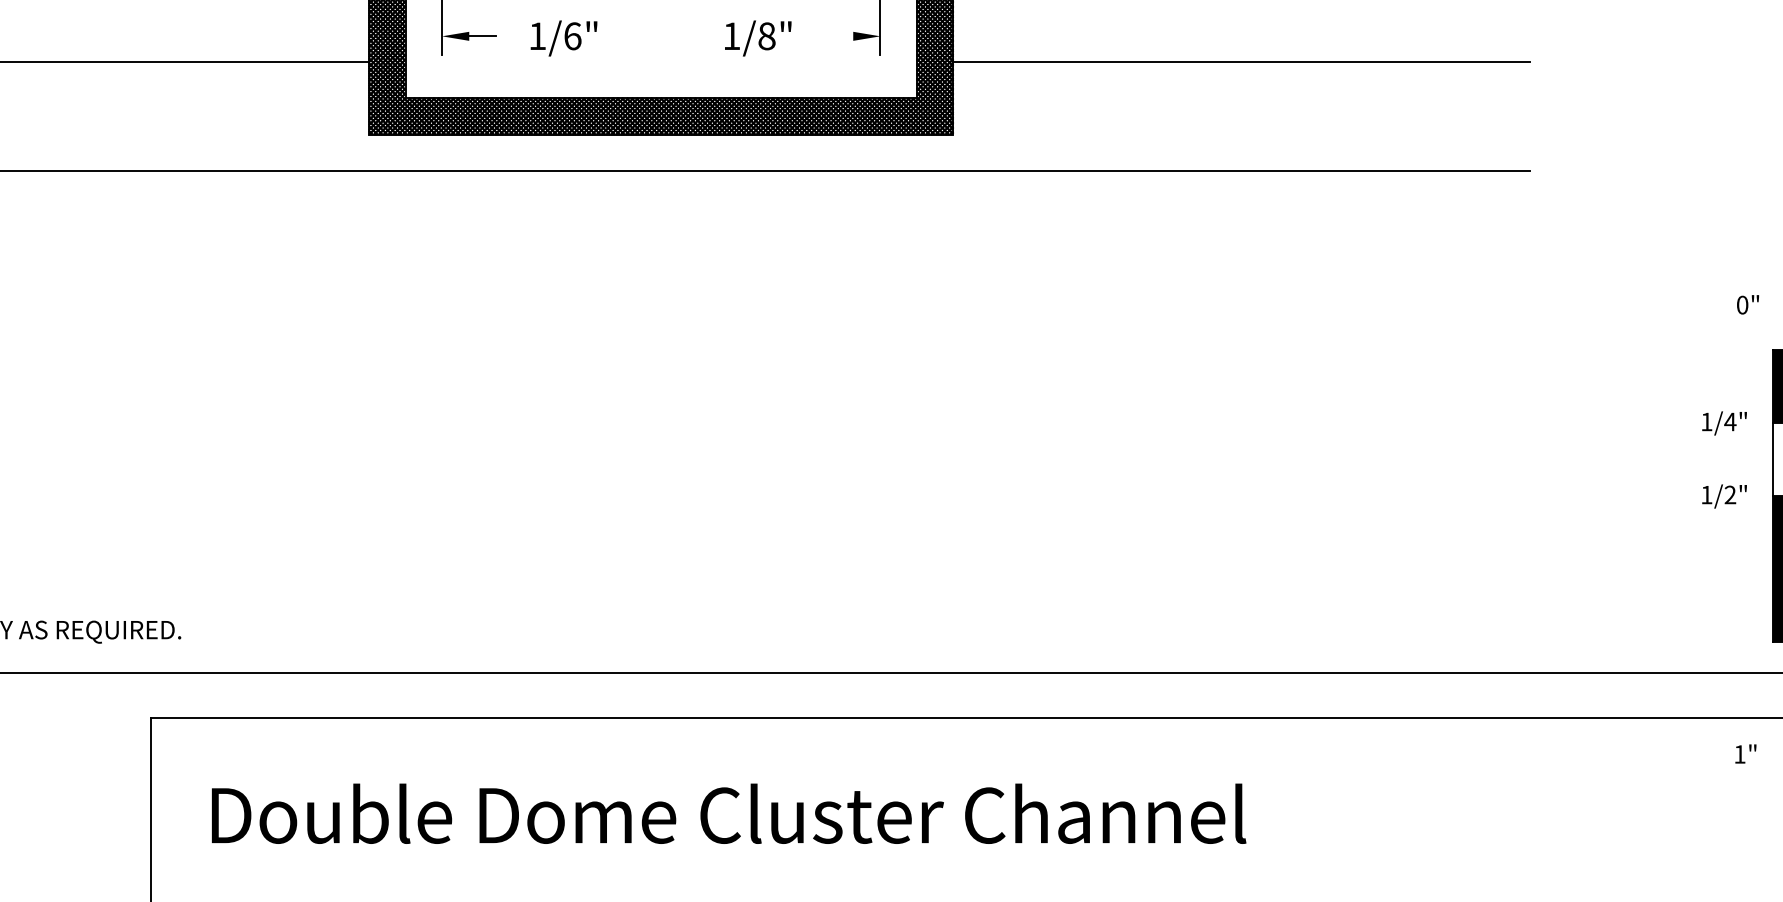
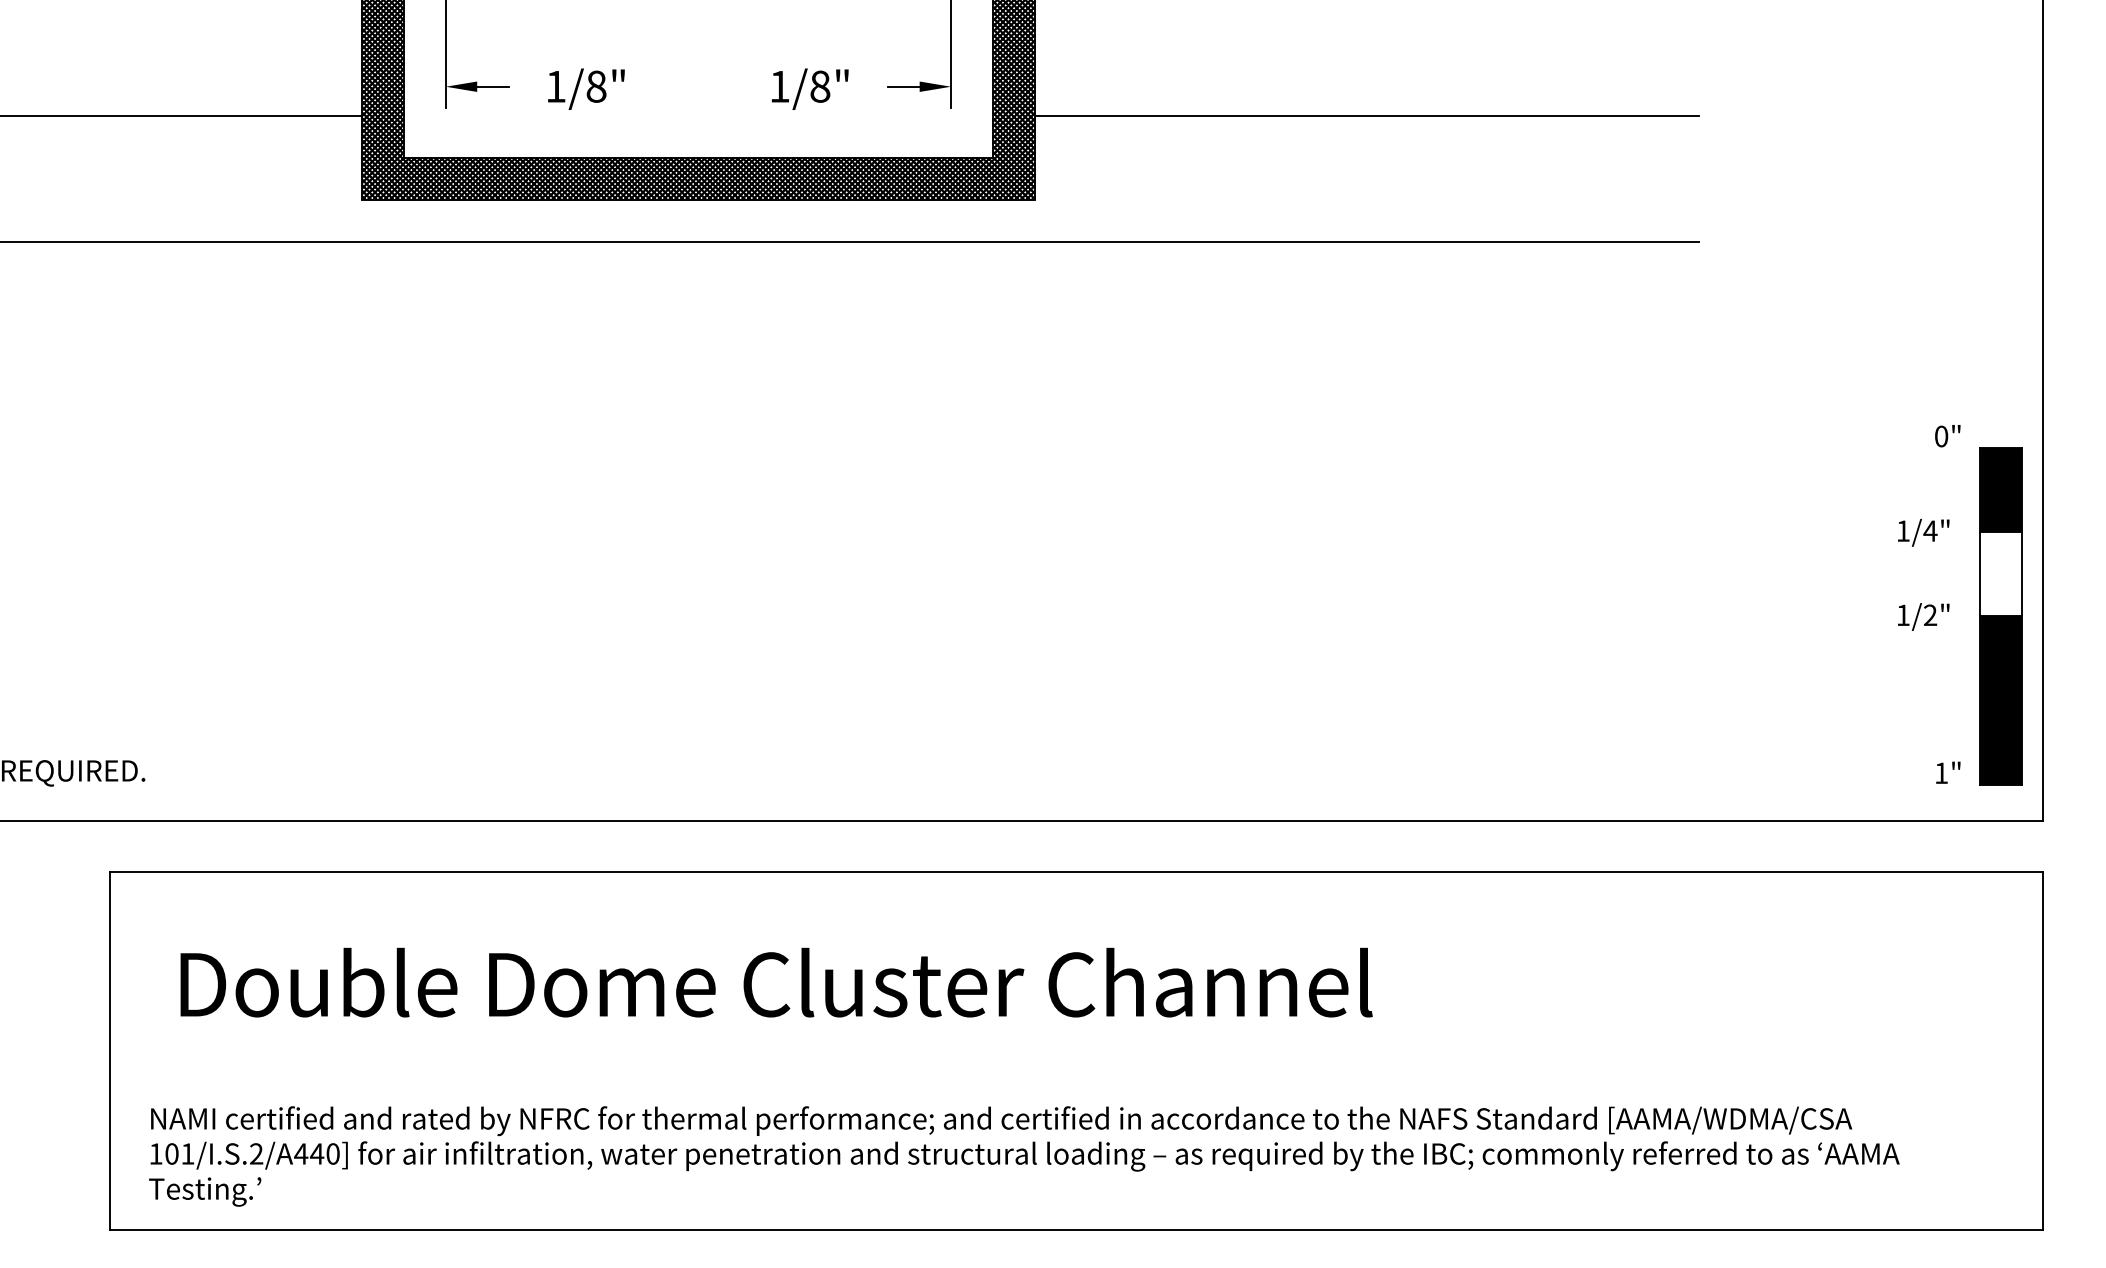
text: (572, 36) -> (596, 86), 1/6" -> 1/8"
line: (839, 36) -> (903, 86), added
text: (1747, 305) -> (1947, 436), moved
text: (1746, 753) -> (1948, 772), moved

